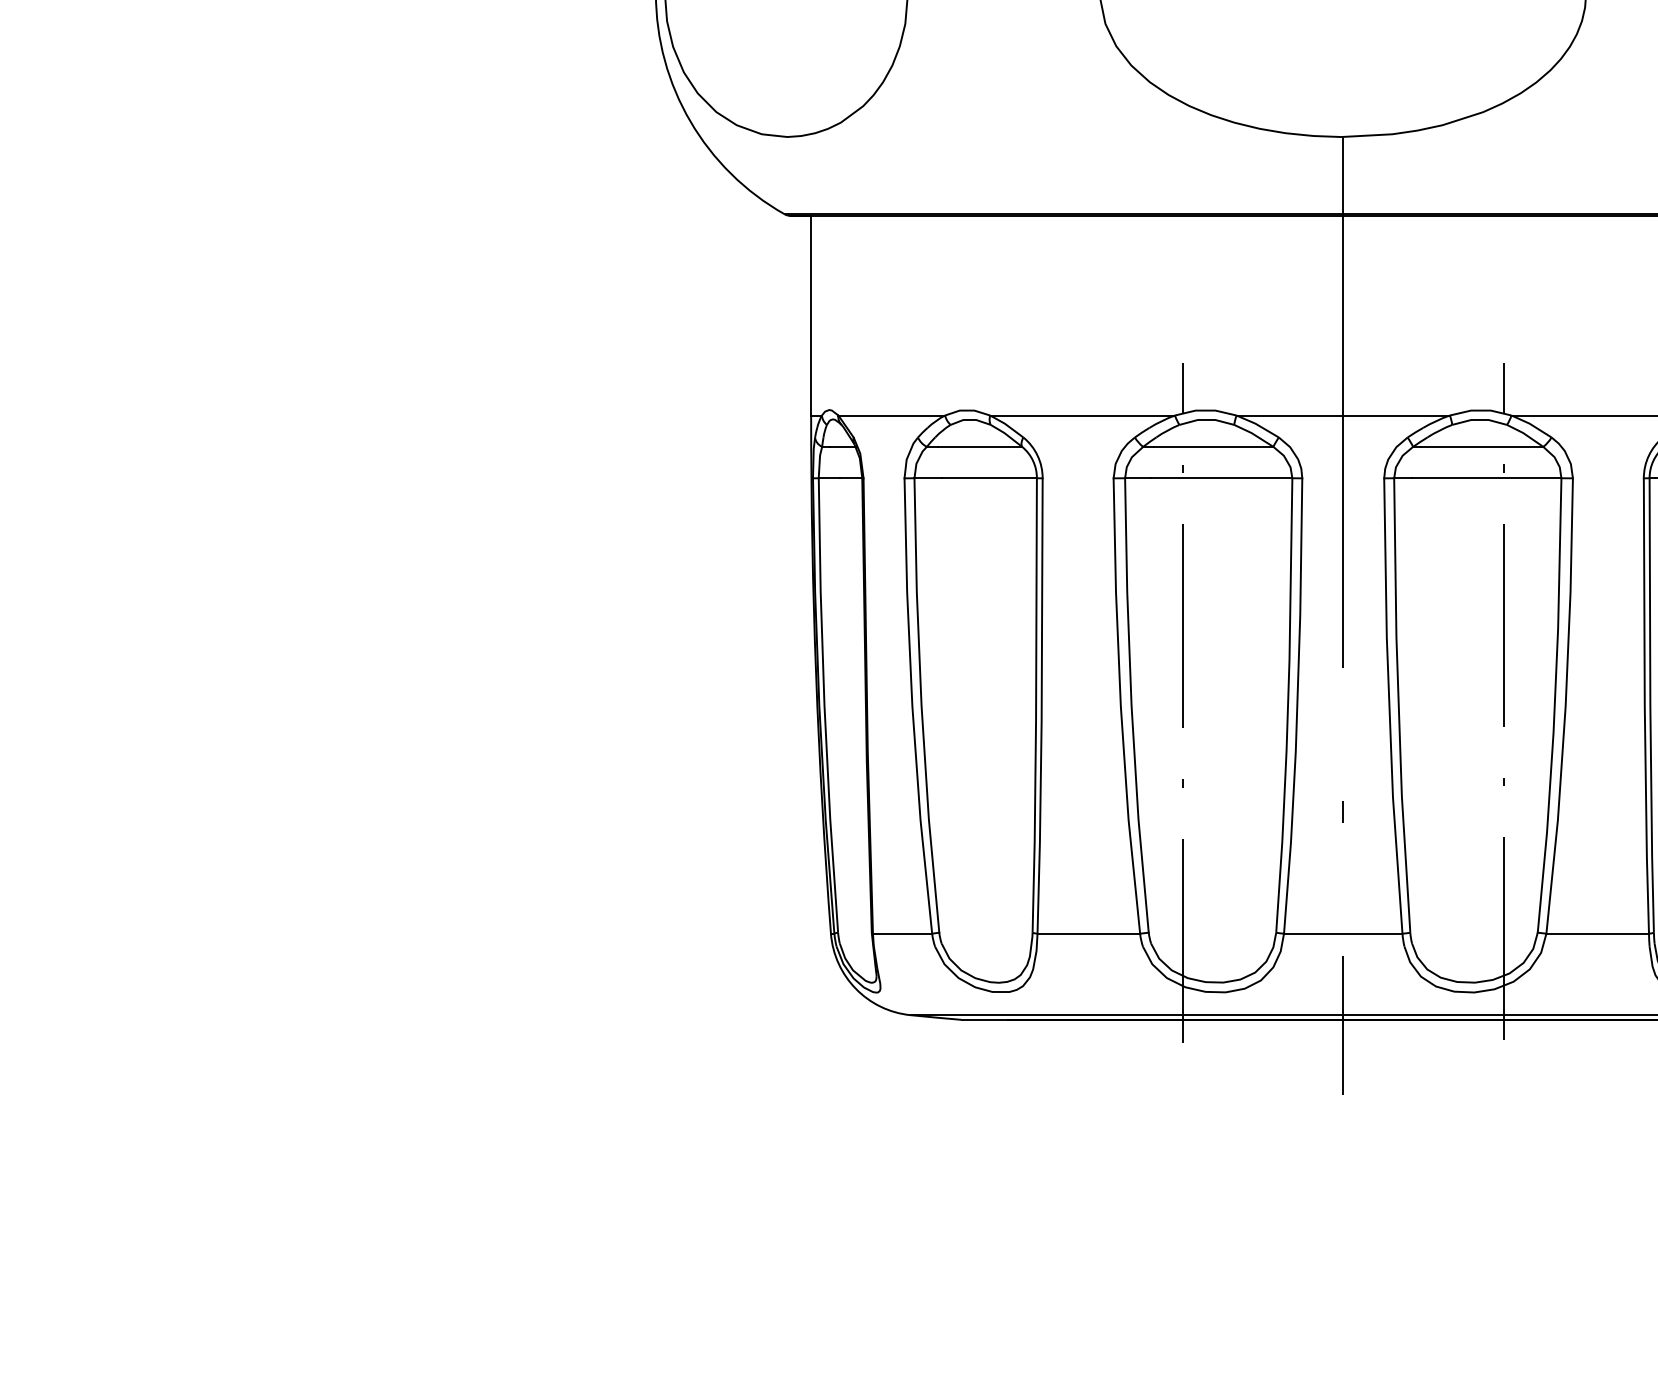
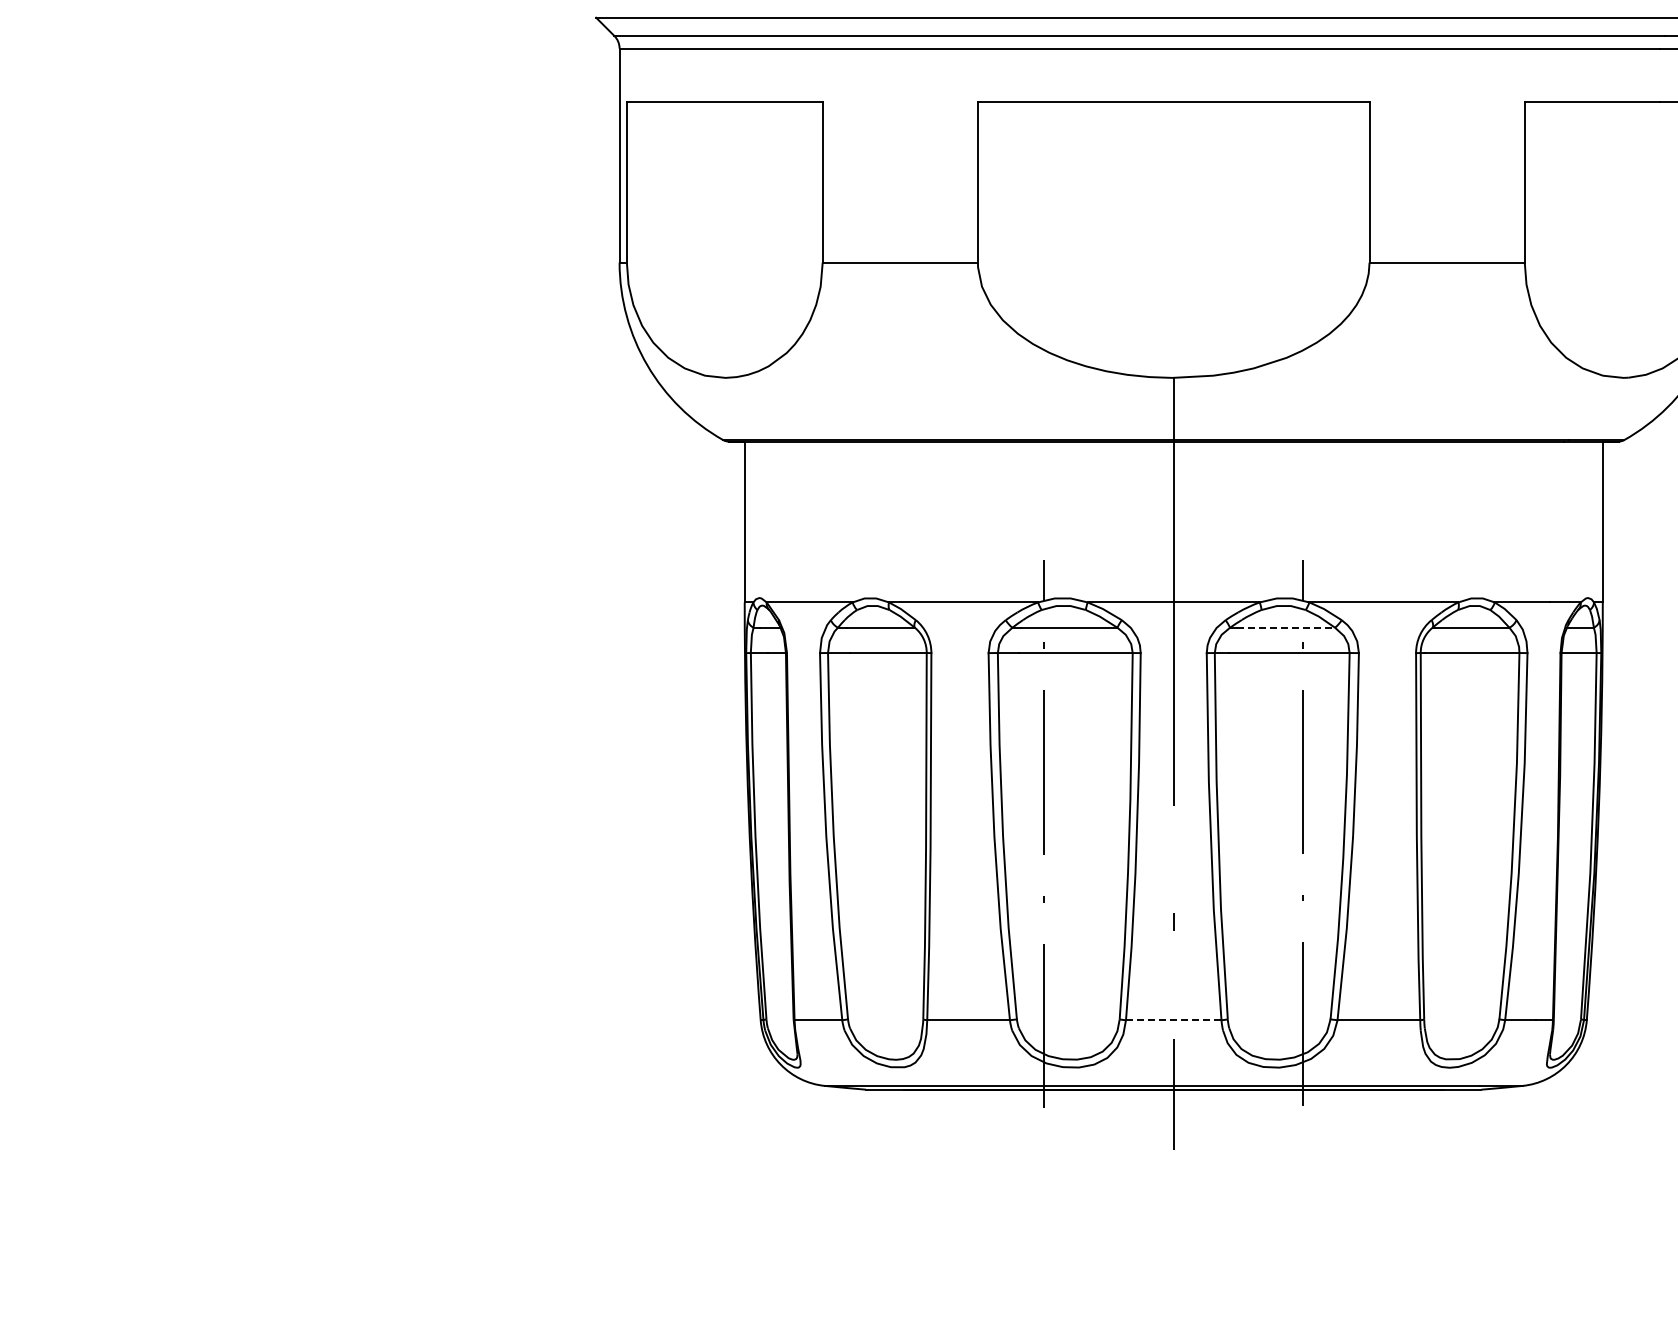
line: (1483, 446) -> (1286, 627), solid -> dashed
line: (1342, 934) -> (1173, 1020), solid -> dashed

